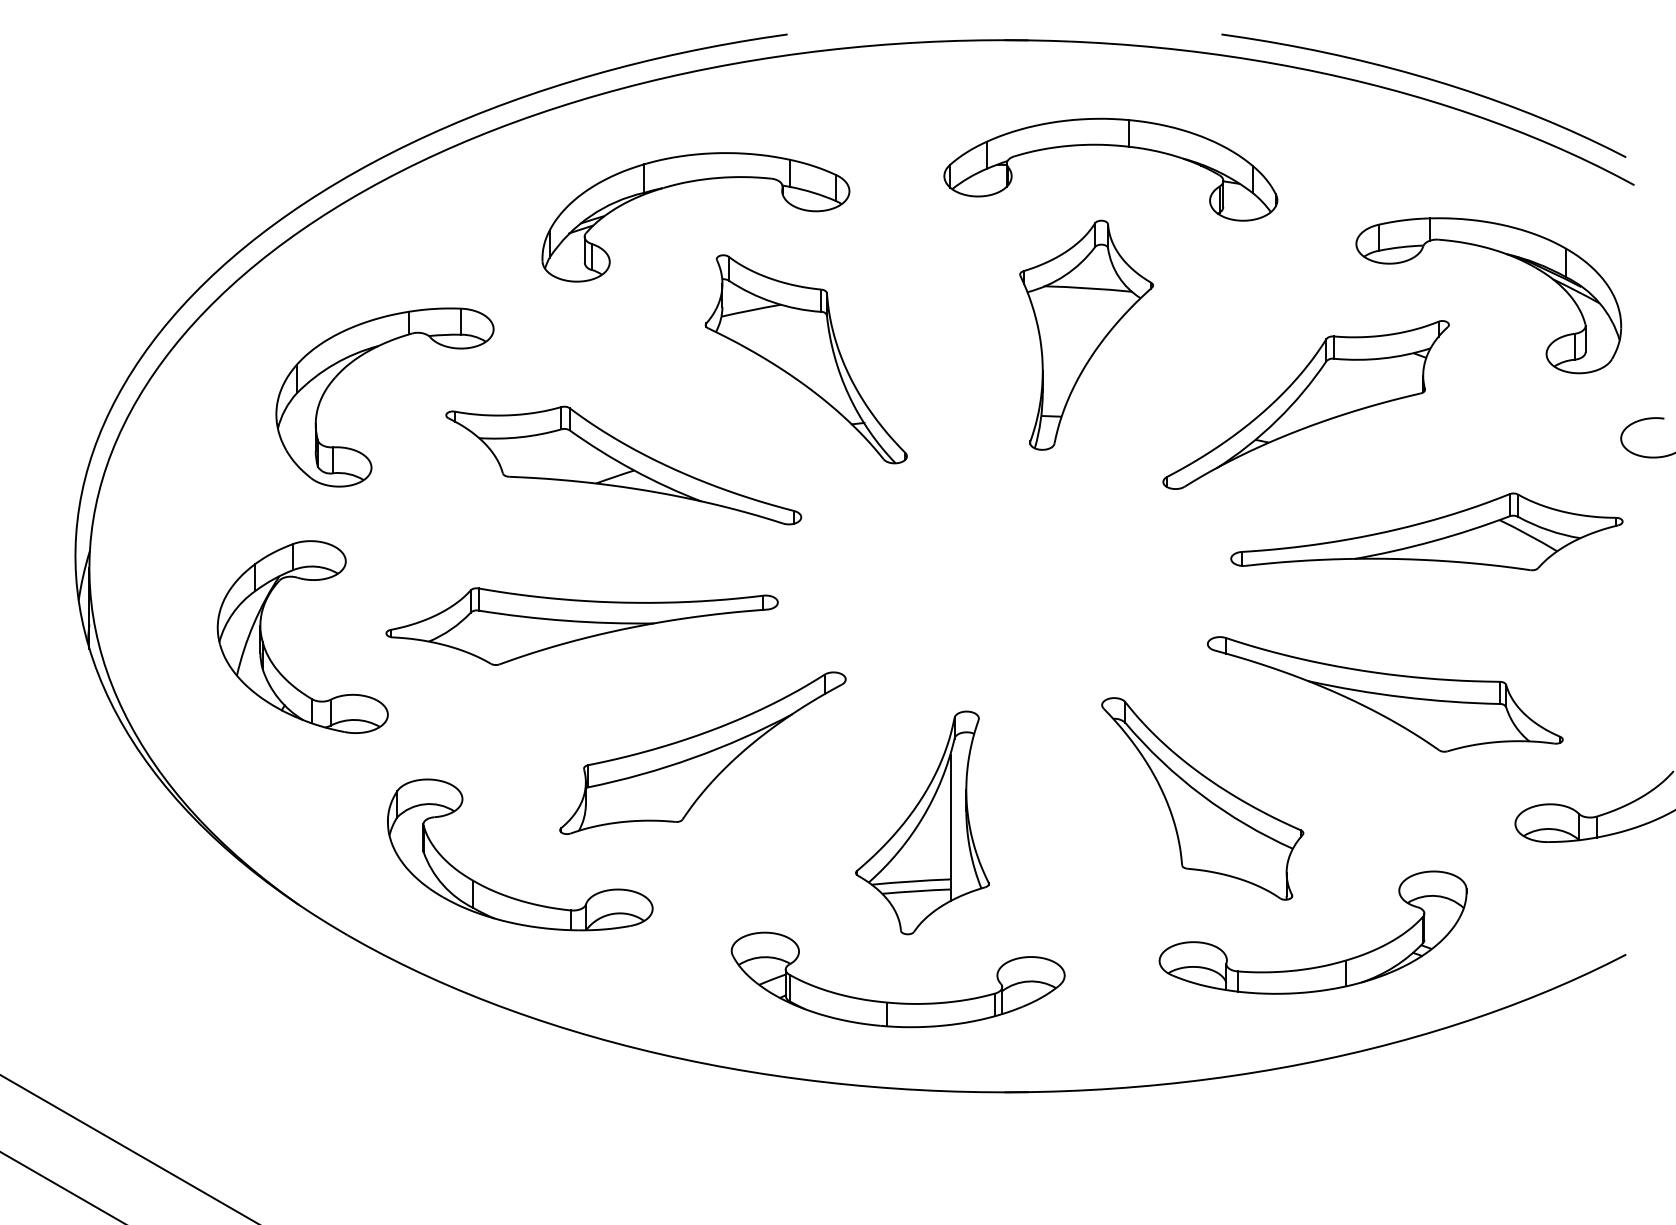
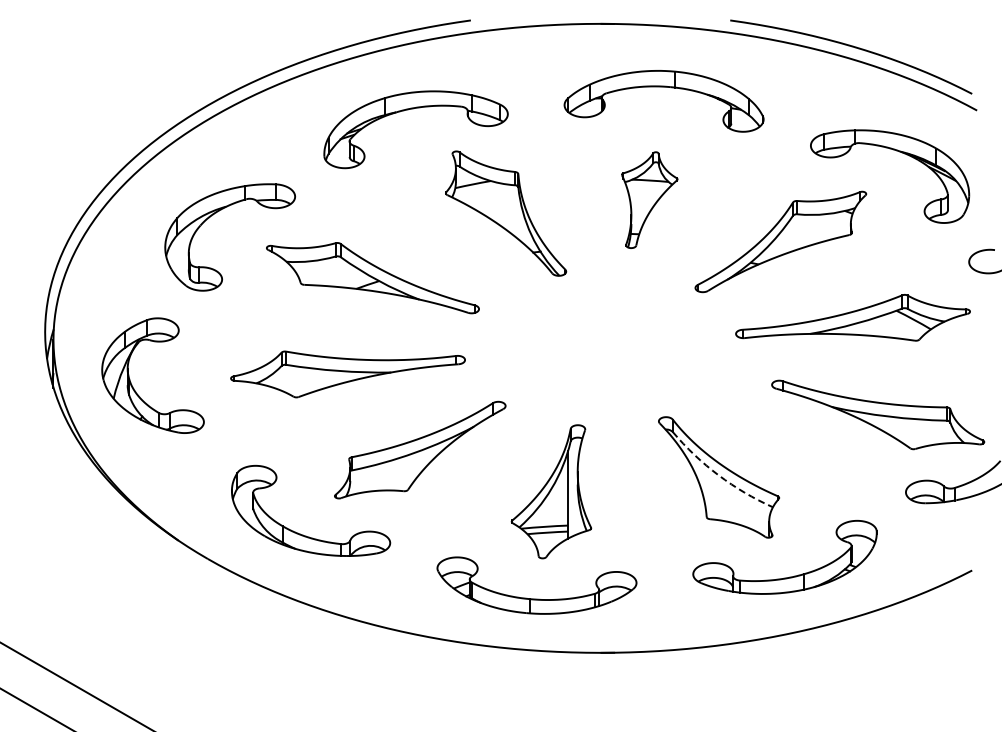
part: (1086, 333) -> (649, 199), size x0.7
part: (807, 359) -> (506, 213), moved
part: (268, 651) -> (132, 384), moved
part: (1385, 693) -> (878, 414), moved
arc: (1201, 795) -> (718, 475), solid -> dashed

